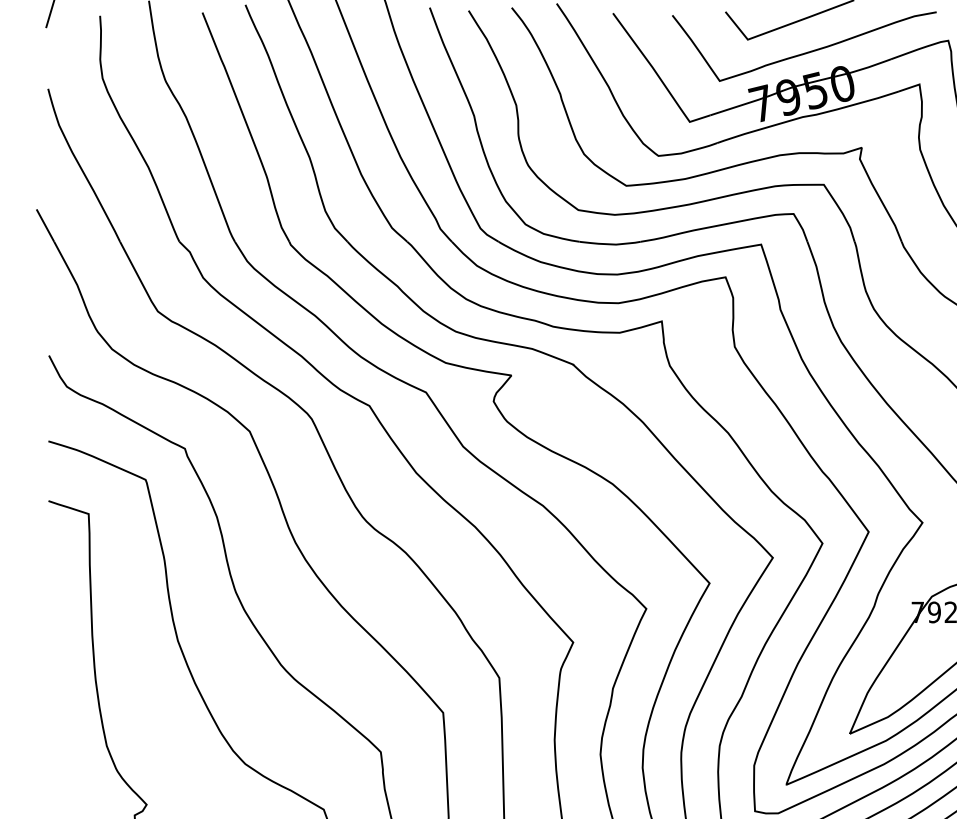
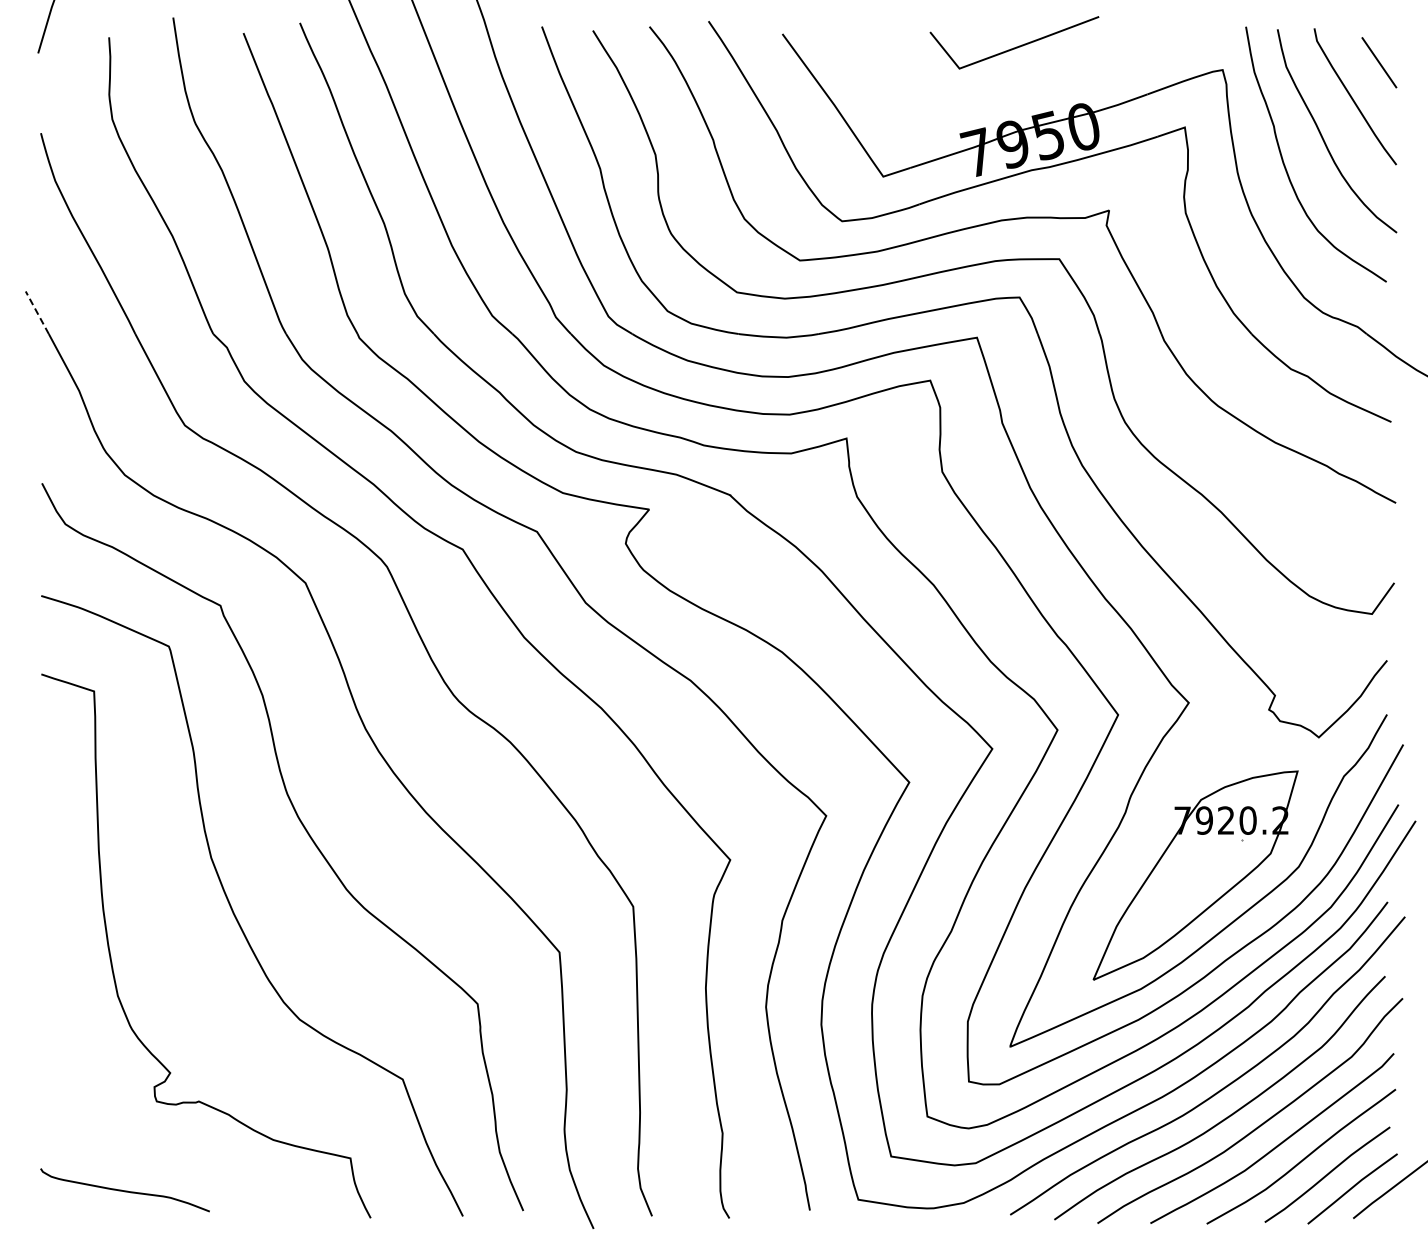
curve: (805, 52) -> (1035, 85), removed
line: (45, 225) -> (37, 312), solid -> dashed

